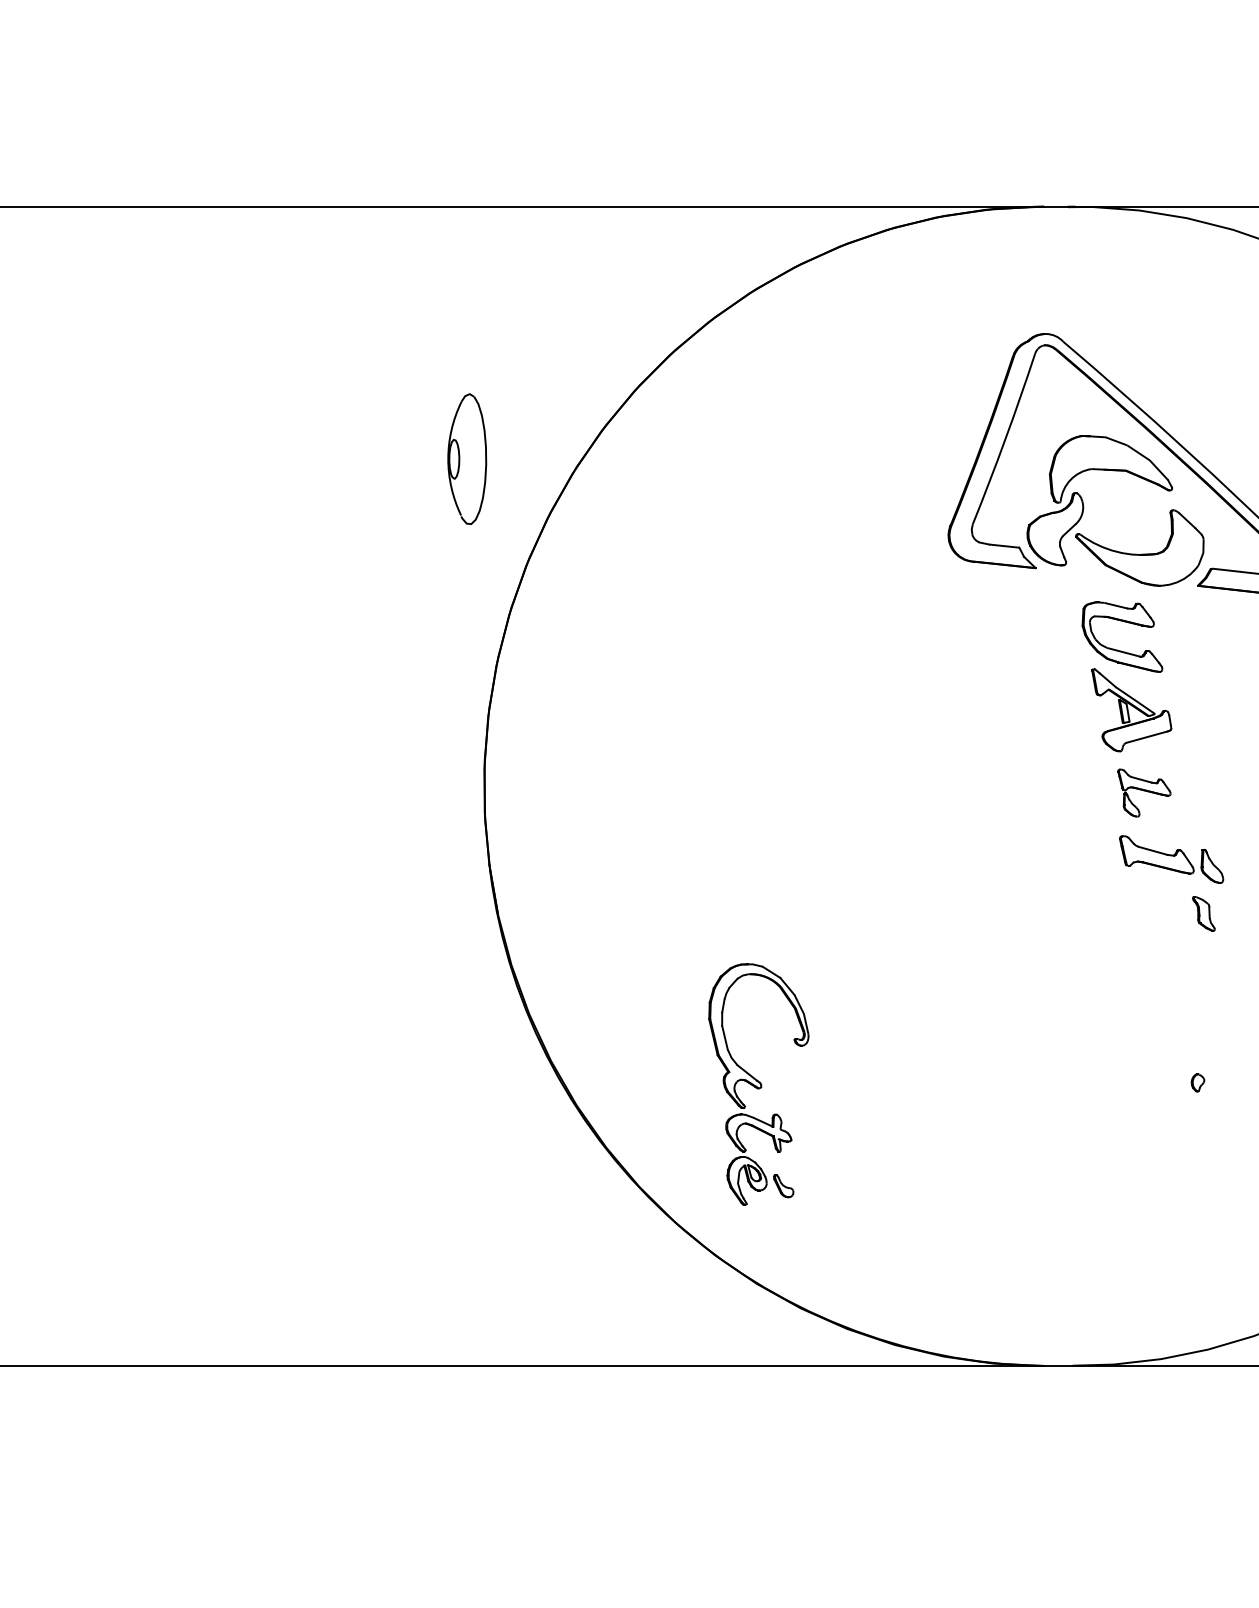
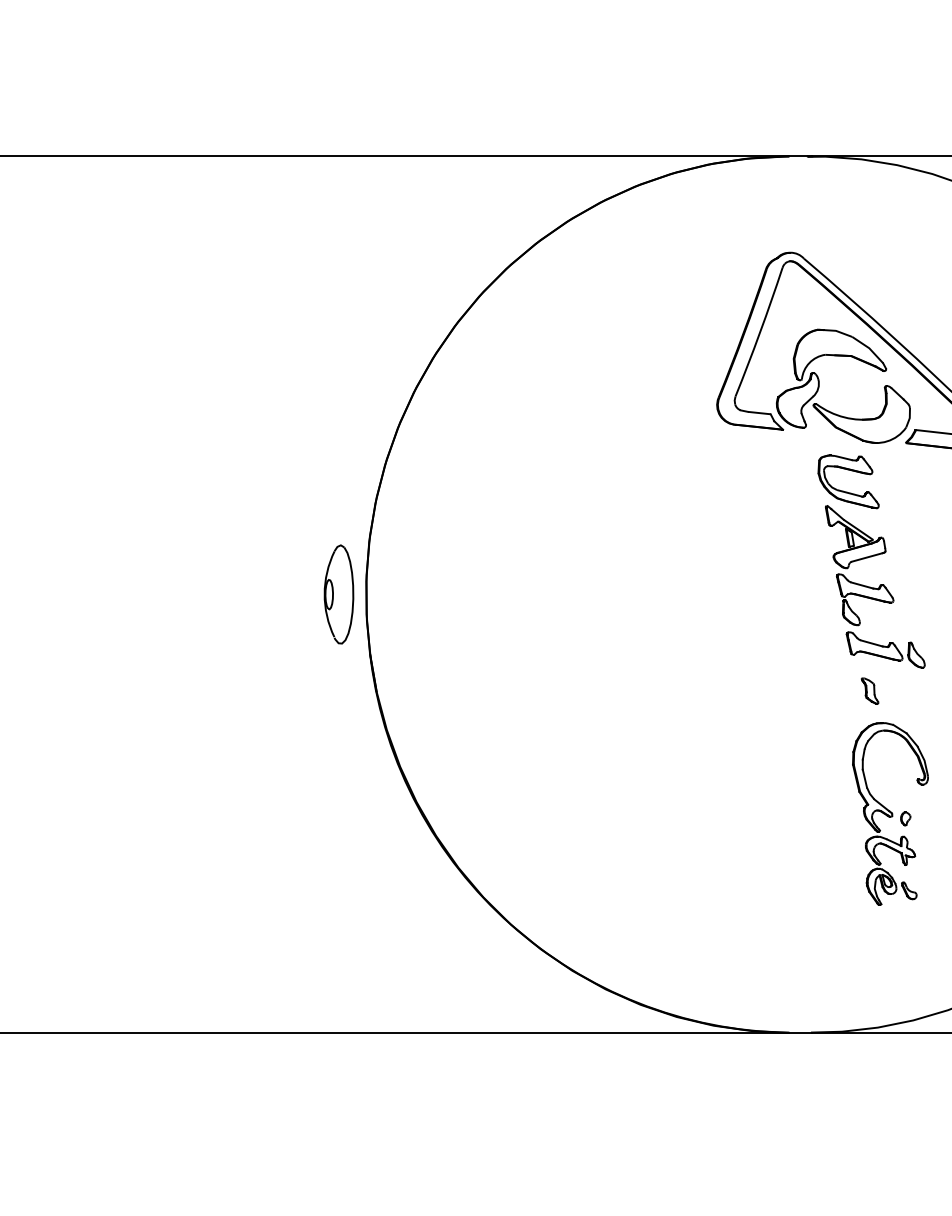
part: (467, 458) -> (339, 594), moved
part: (1144, 792) -> (865, 599), size x1.43
part: (1203, 913) -> (869, 690), moved
part: (758, 1084) -> (890, 813), moved

